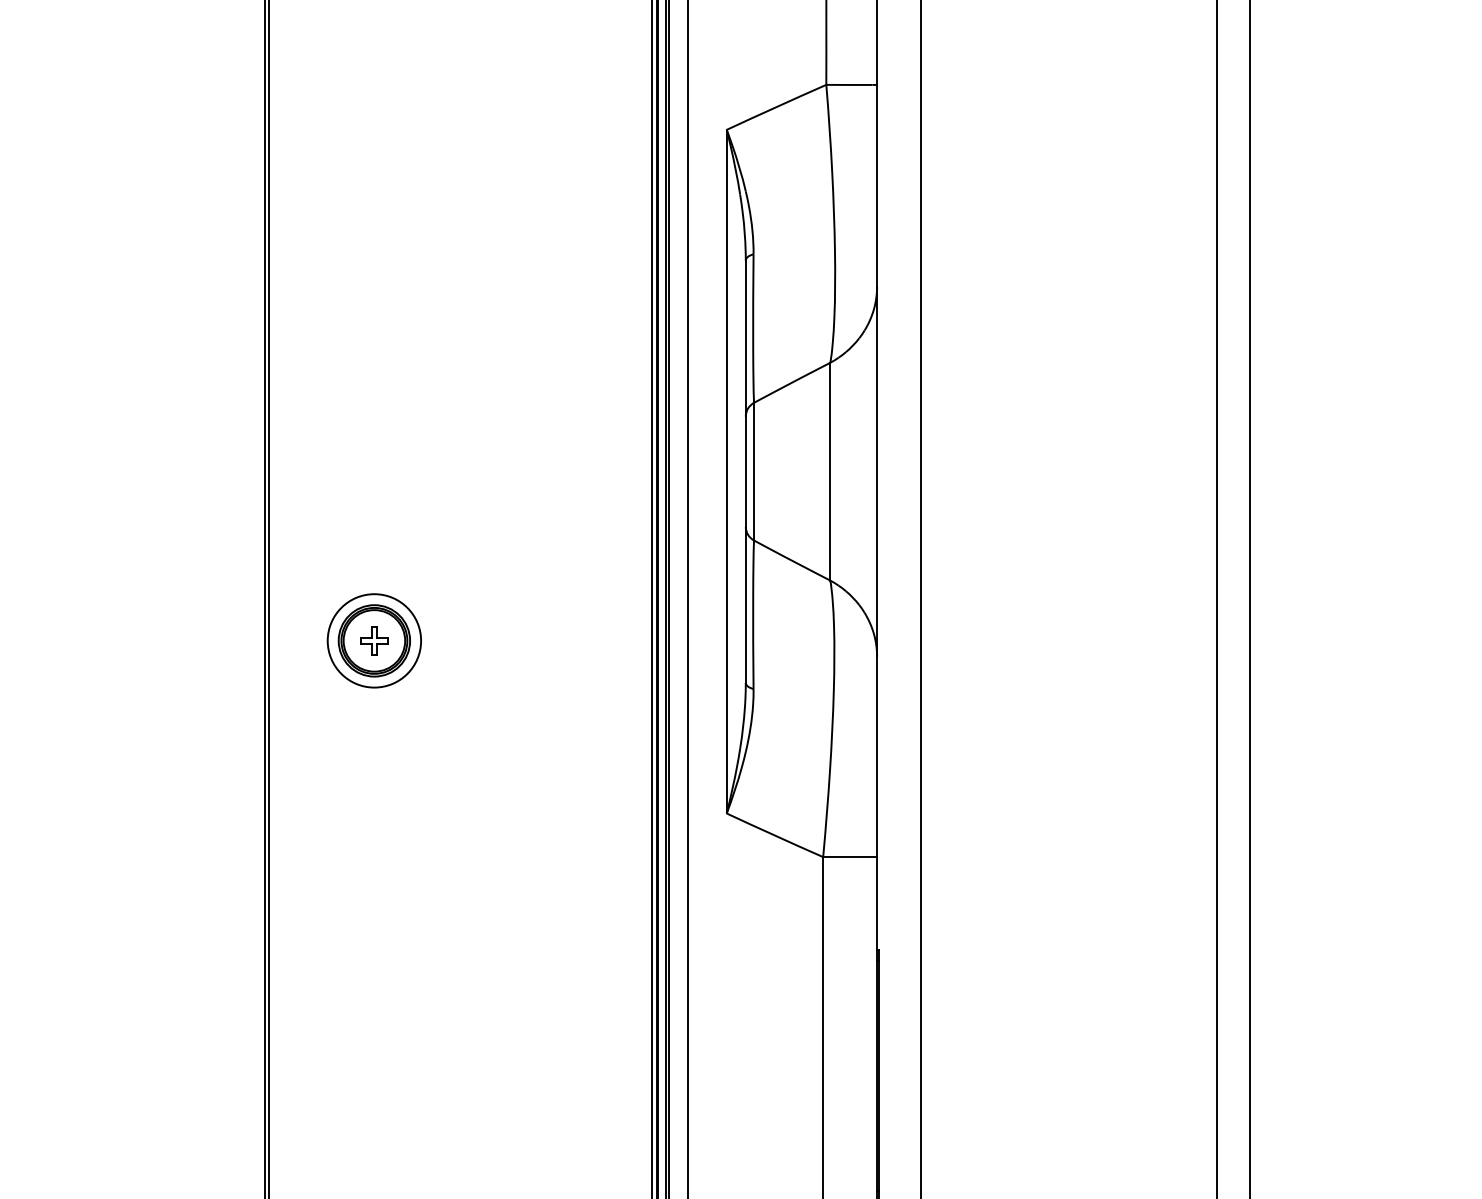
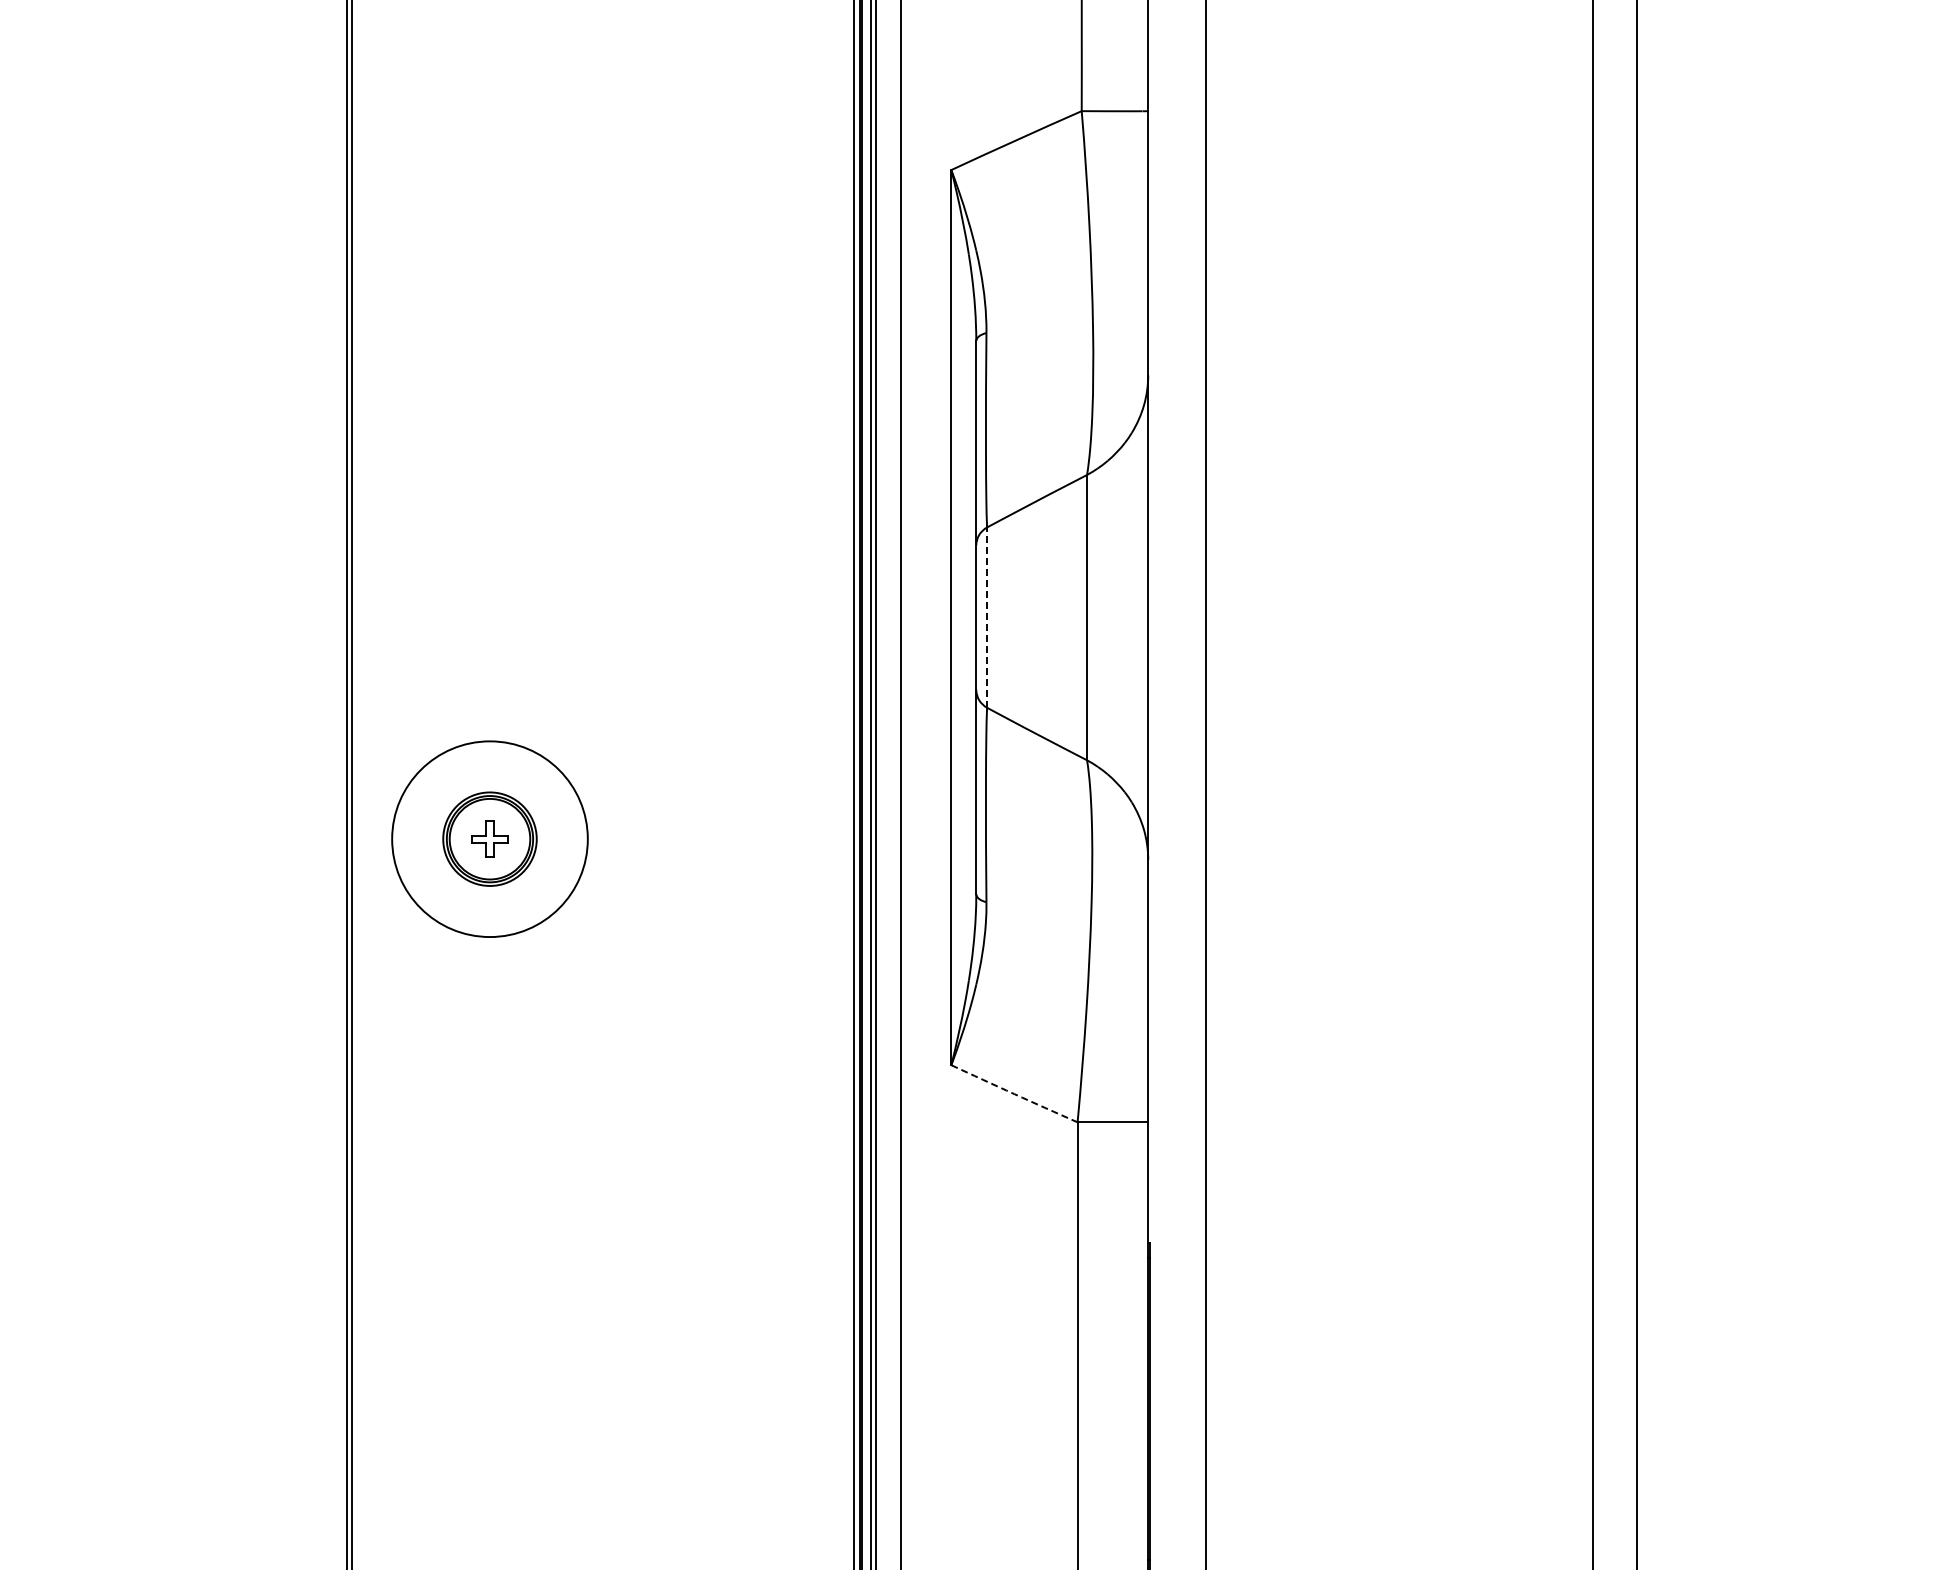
line: (754, 471) -> (987, 617), solid -> dashed
circle: (374, 641) -> (489, 839), size x1.6
arc: (774, 835) -> (1014, 1094), solid -> dashed

